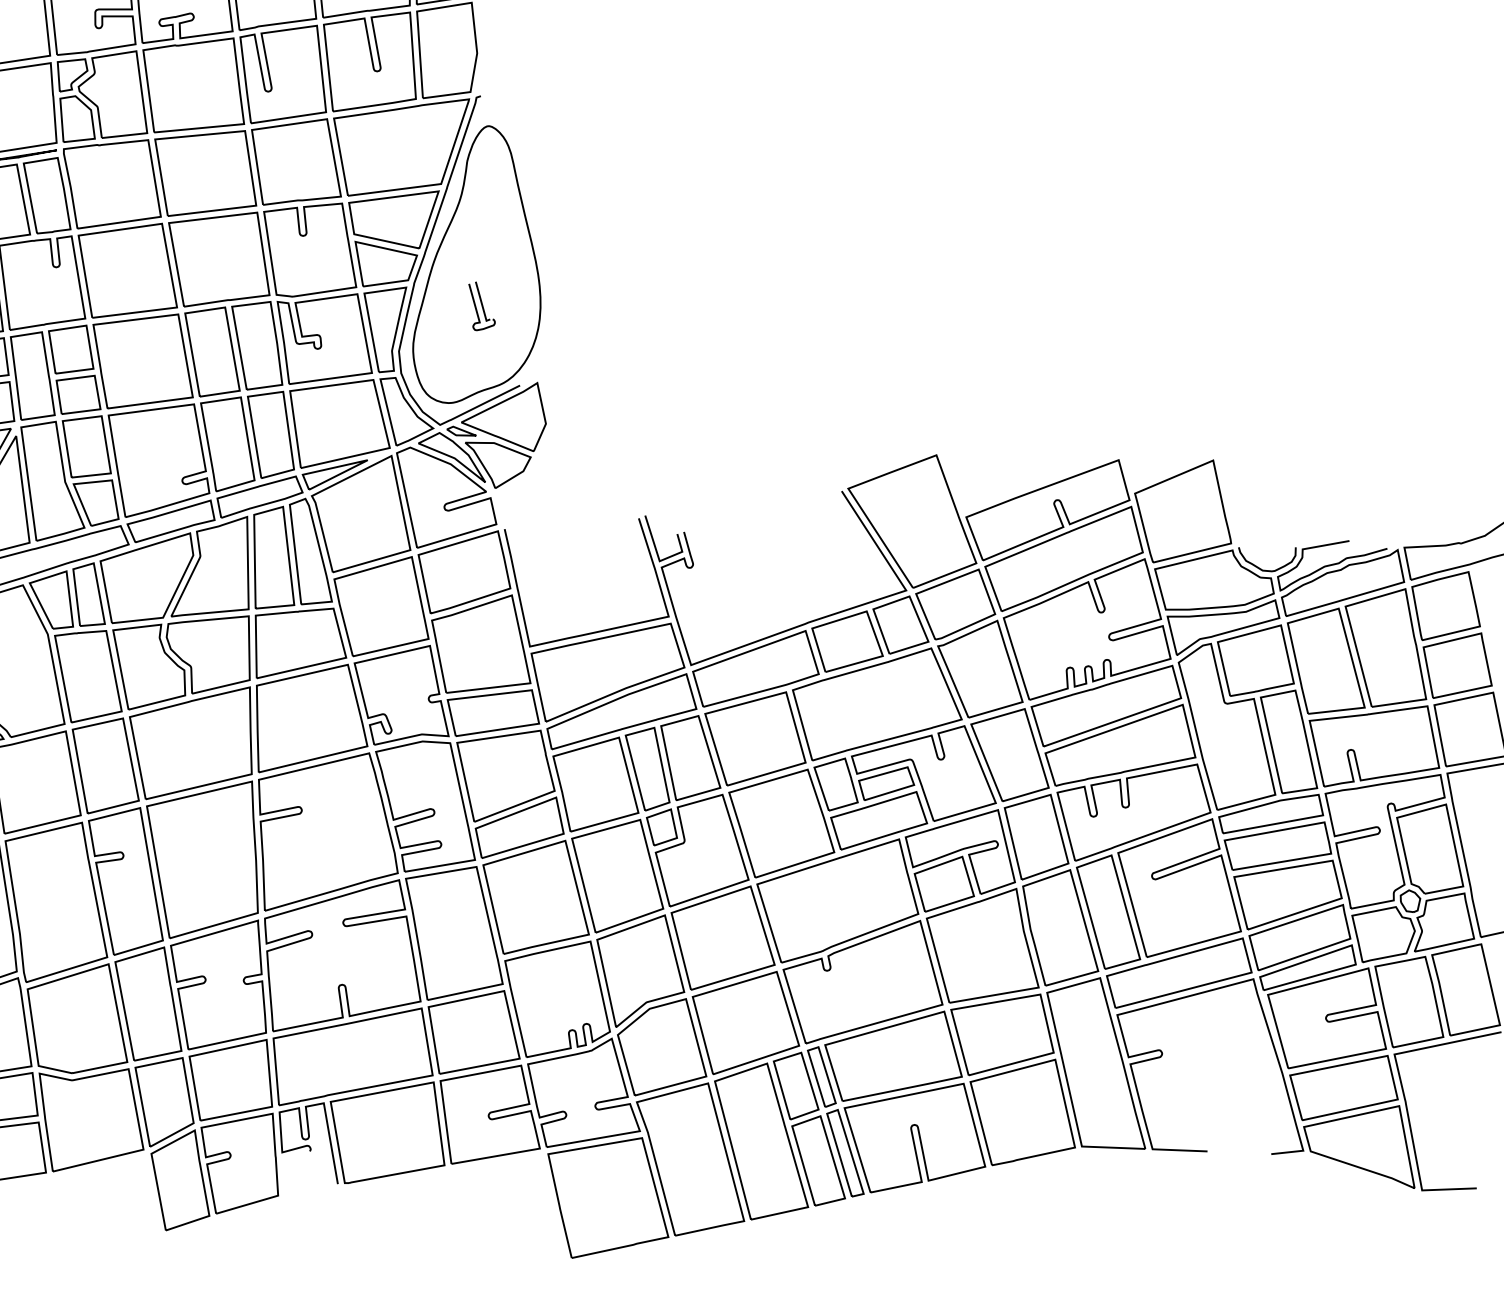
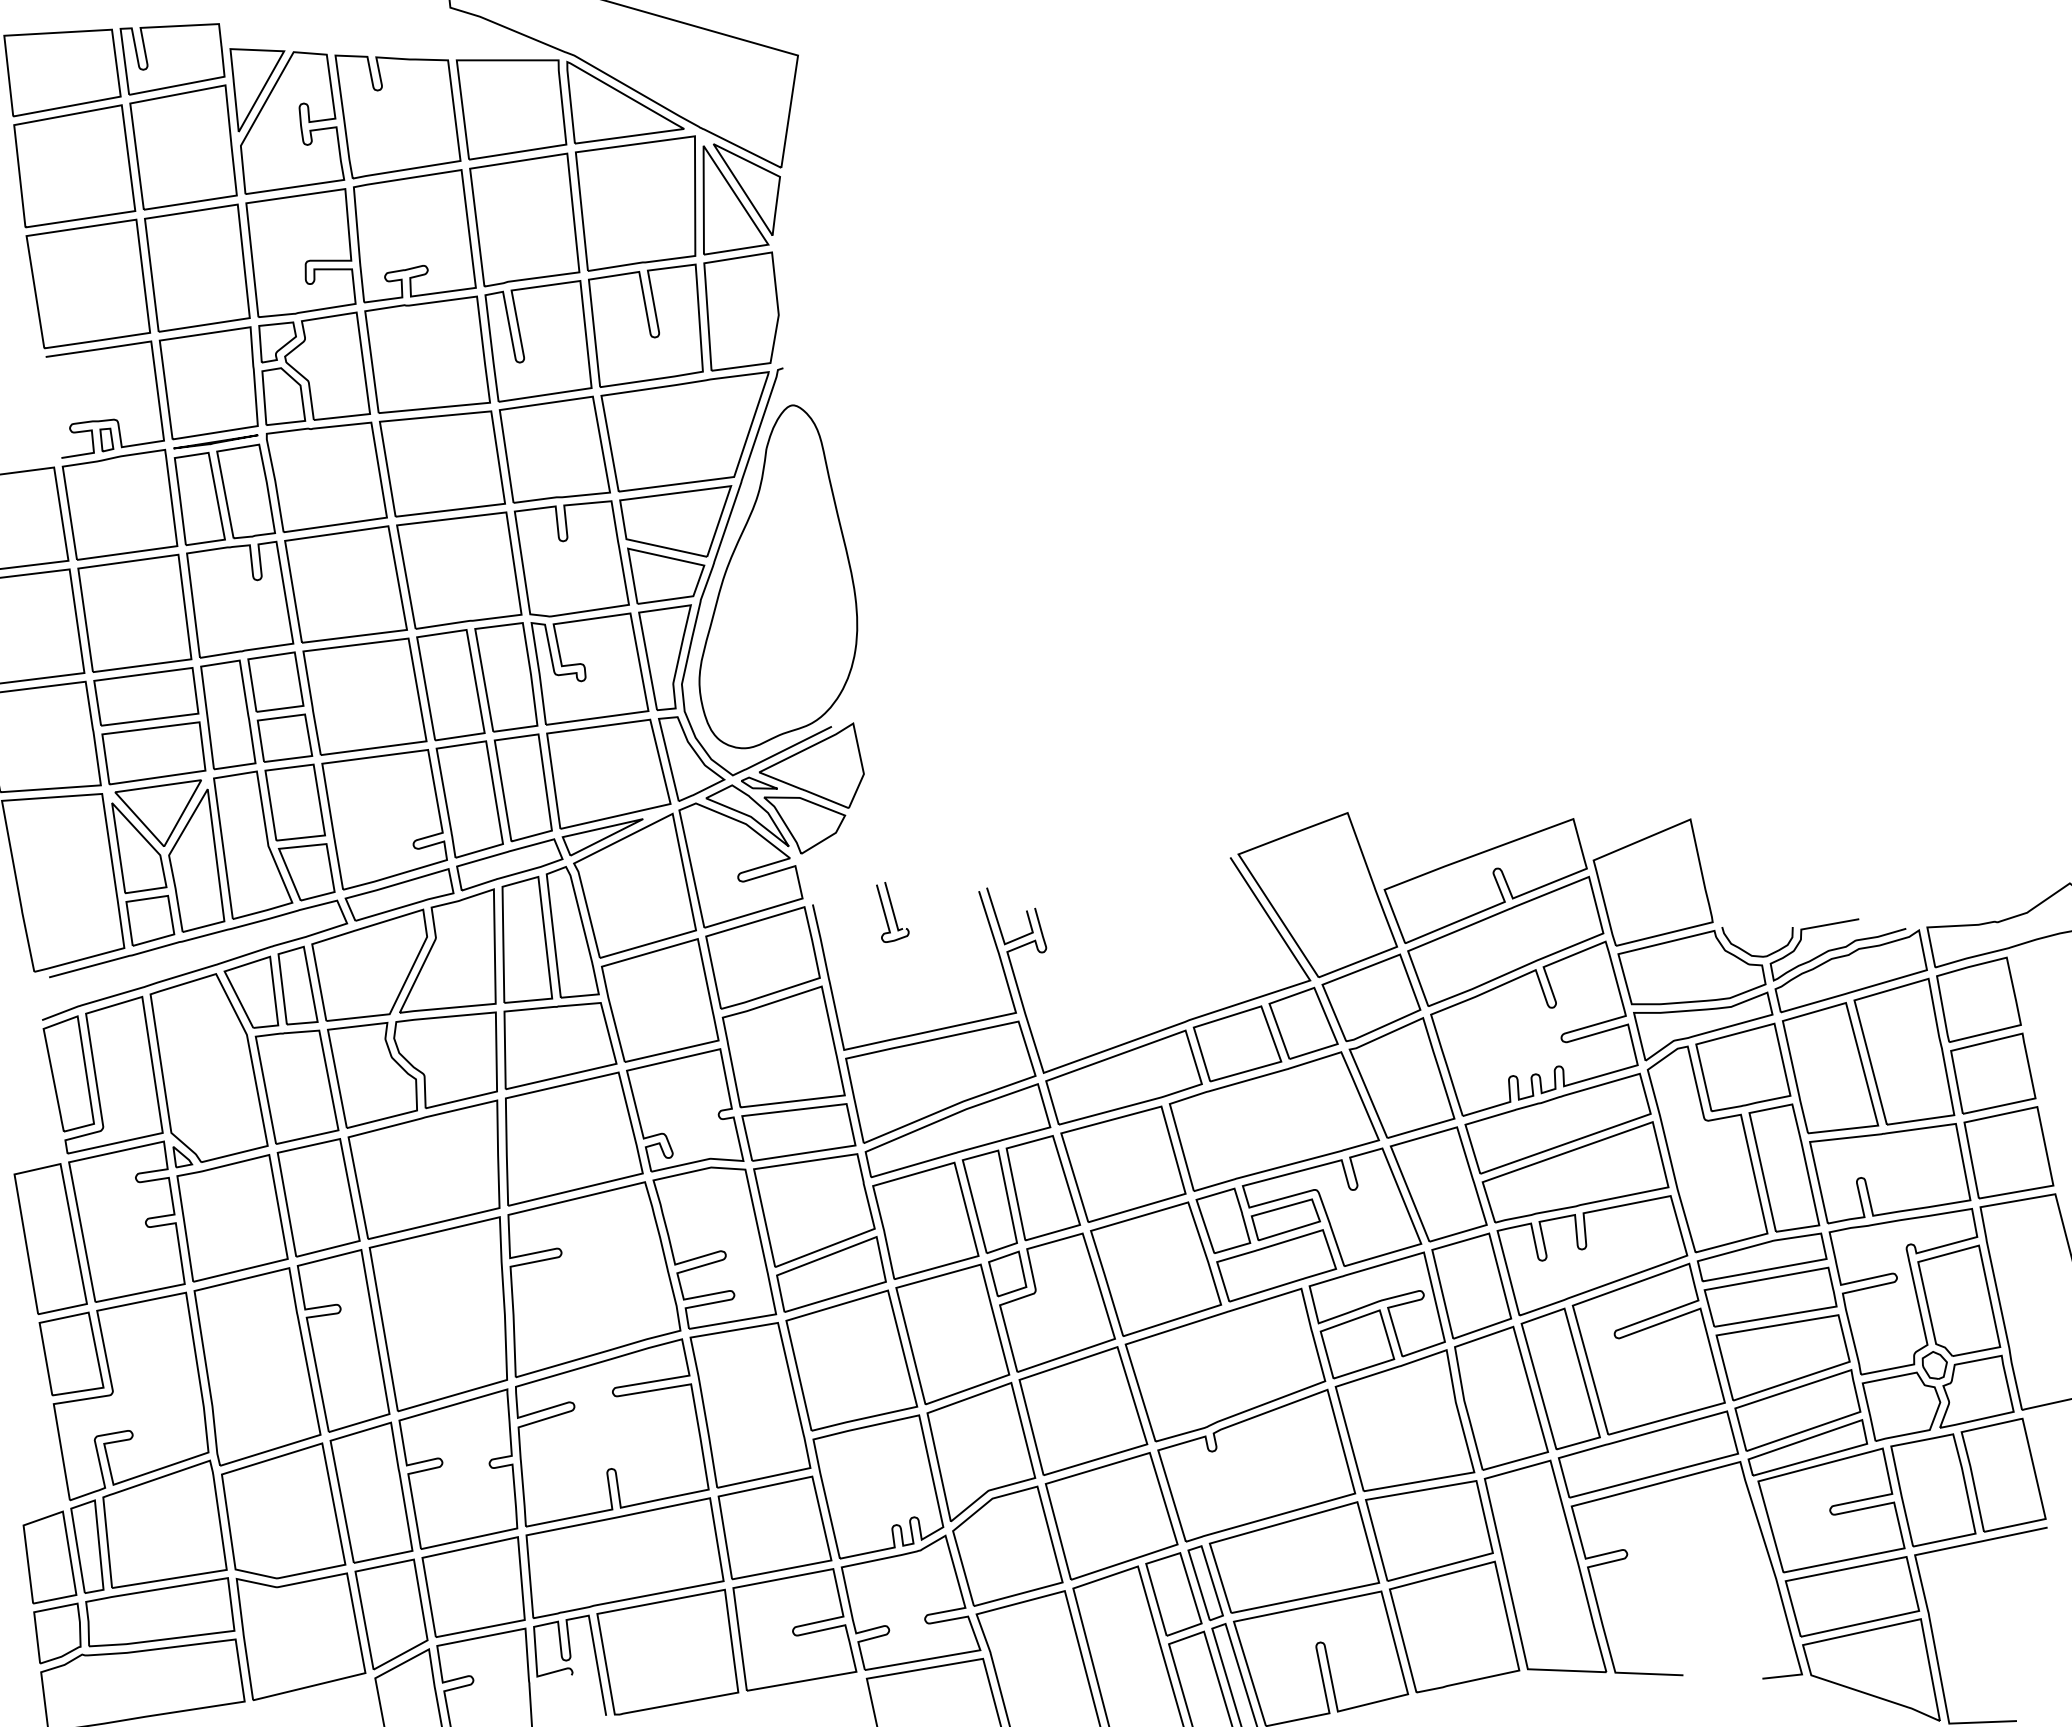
part: (481, 306) -> (892, 912), moved

